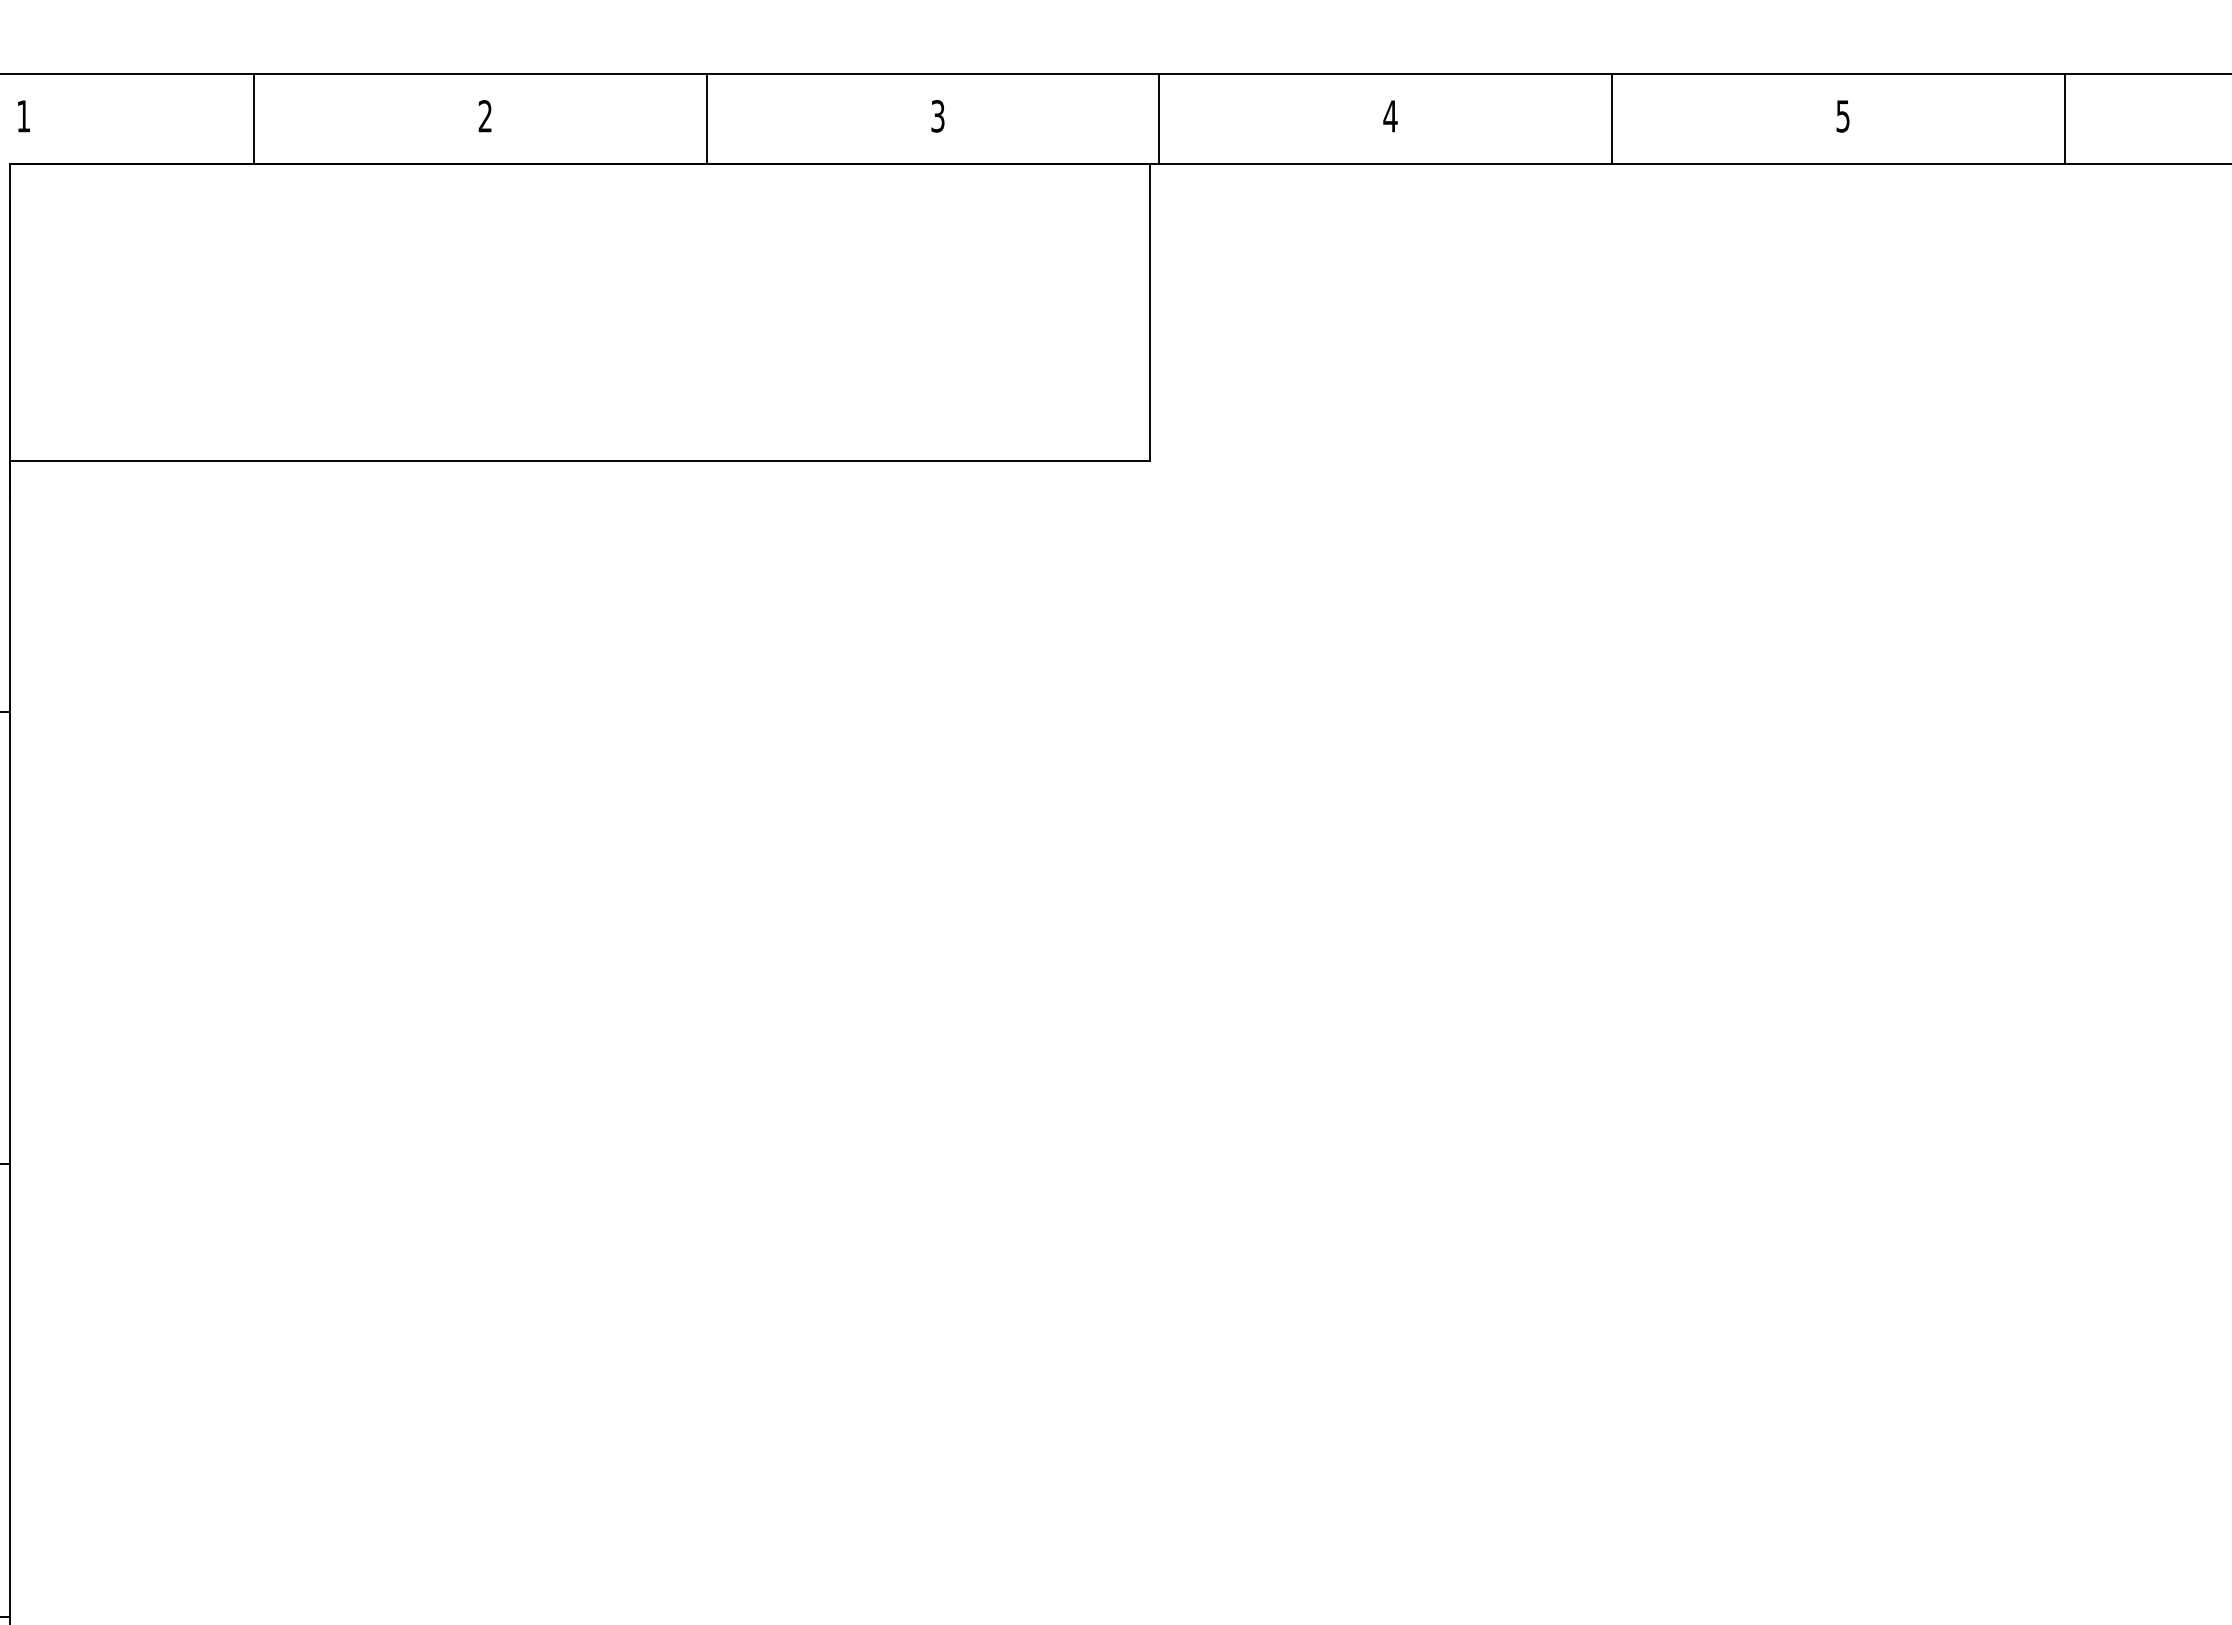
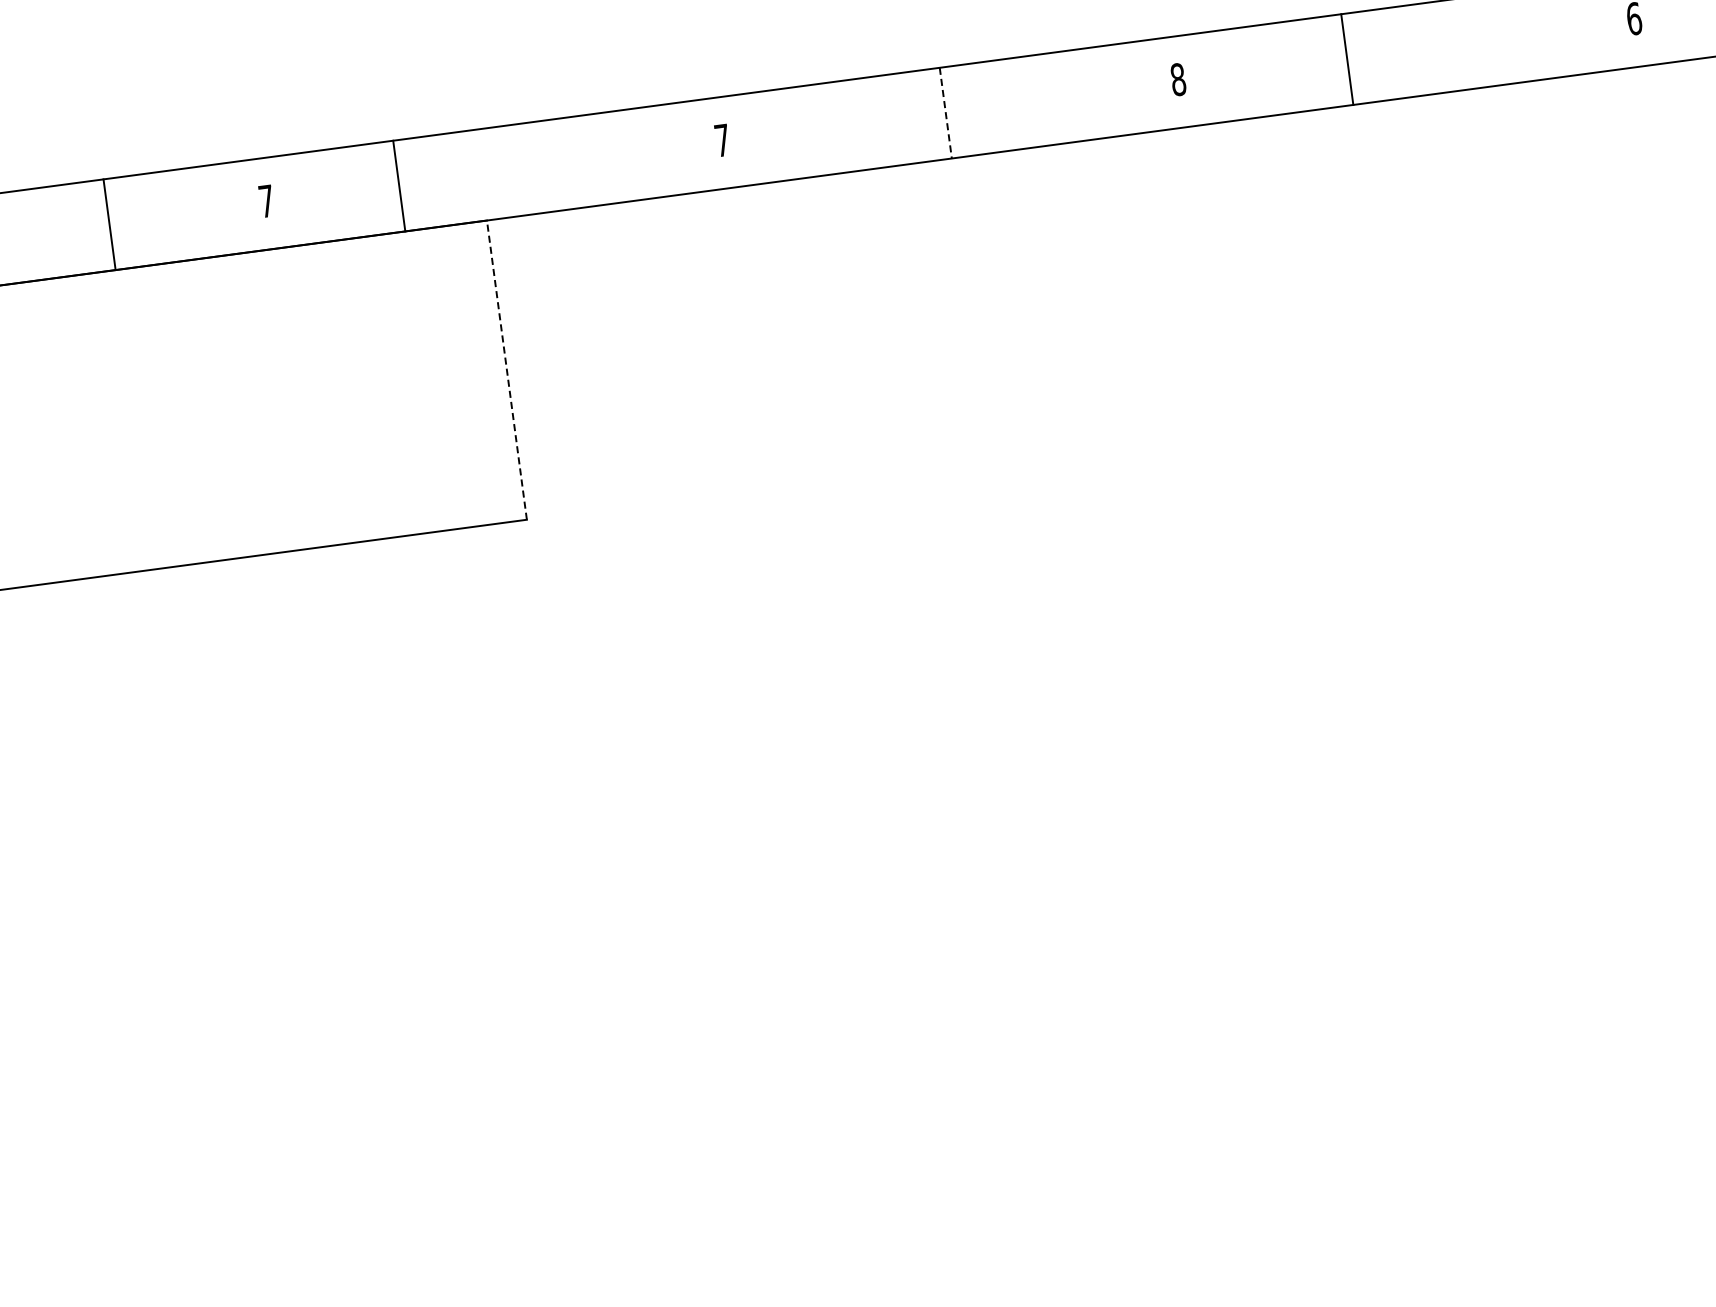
text: (937, 116) -> (266, 201), 3 -> 7
text: (1390, 116) -> (722, 140), 4 -> 7
text: (1842, 116) -> (1177, 79), 5 -> 8
line: (706, 118) -> (109, 224), moved
line: (1159, 118) -> (399, 185), moved
line: (2064, 118) -> (1347, 59), moved
line: (1611, 119) -> (945, 113), solid -> dashed
line: (1150, 312) -> (507, 370), solid -> dashed

